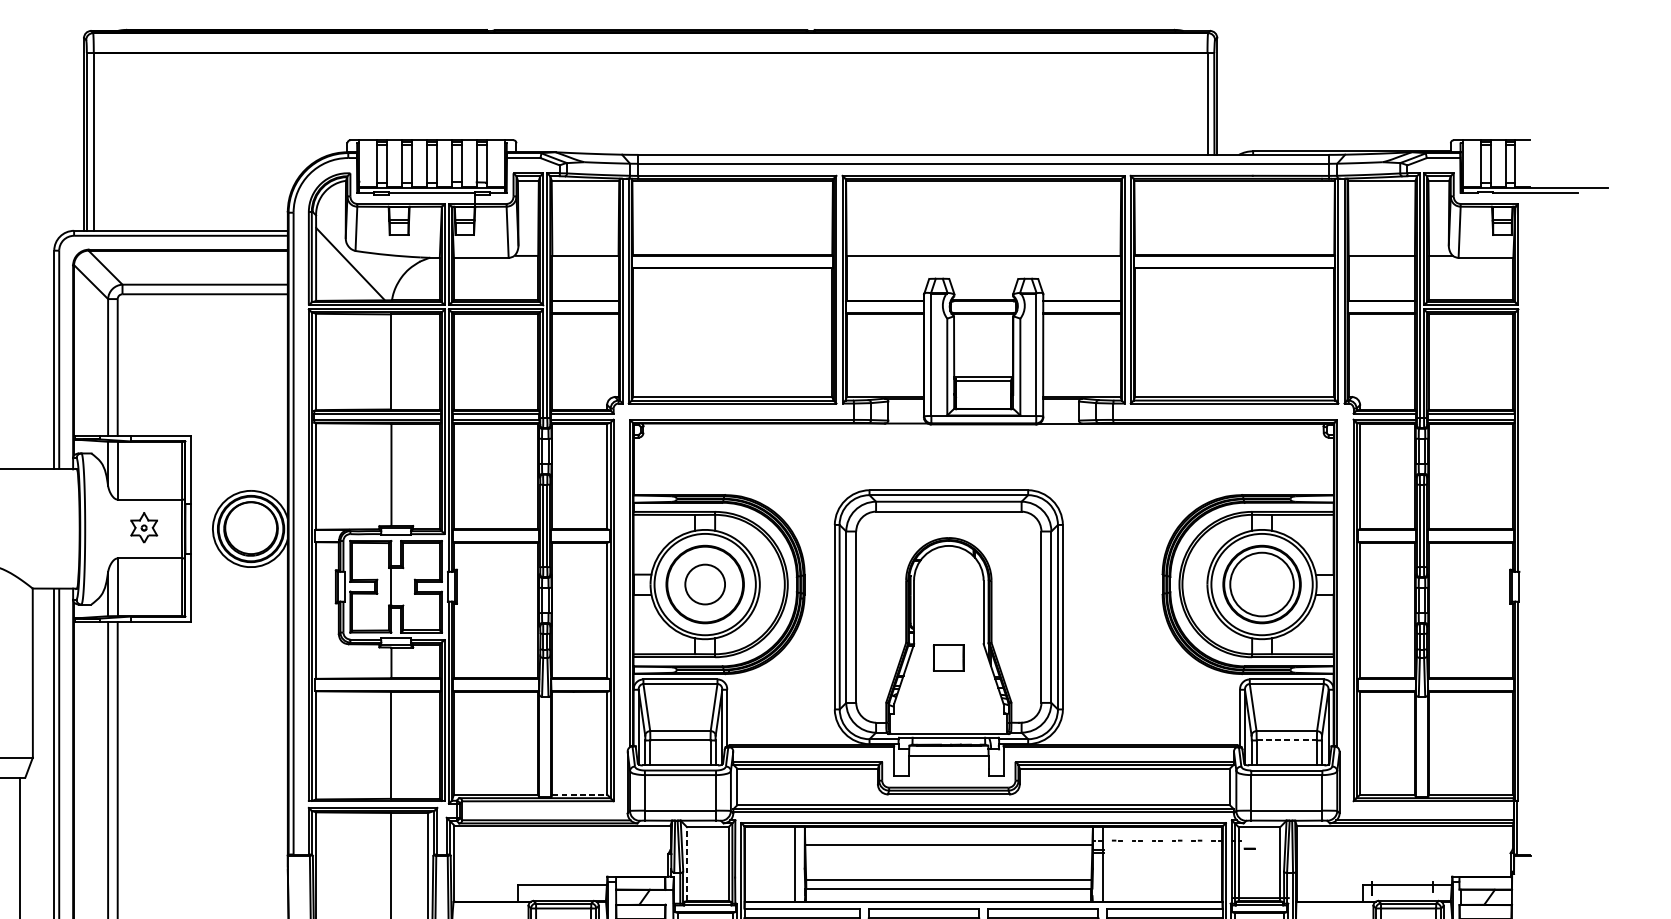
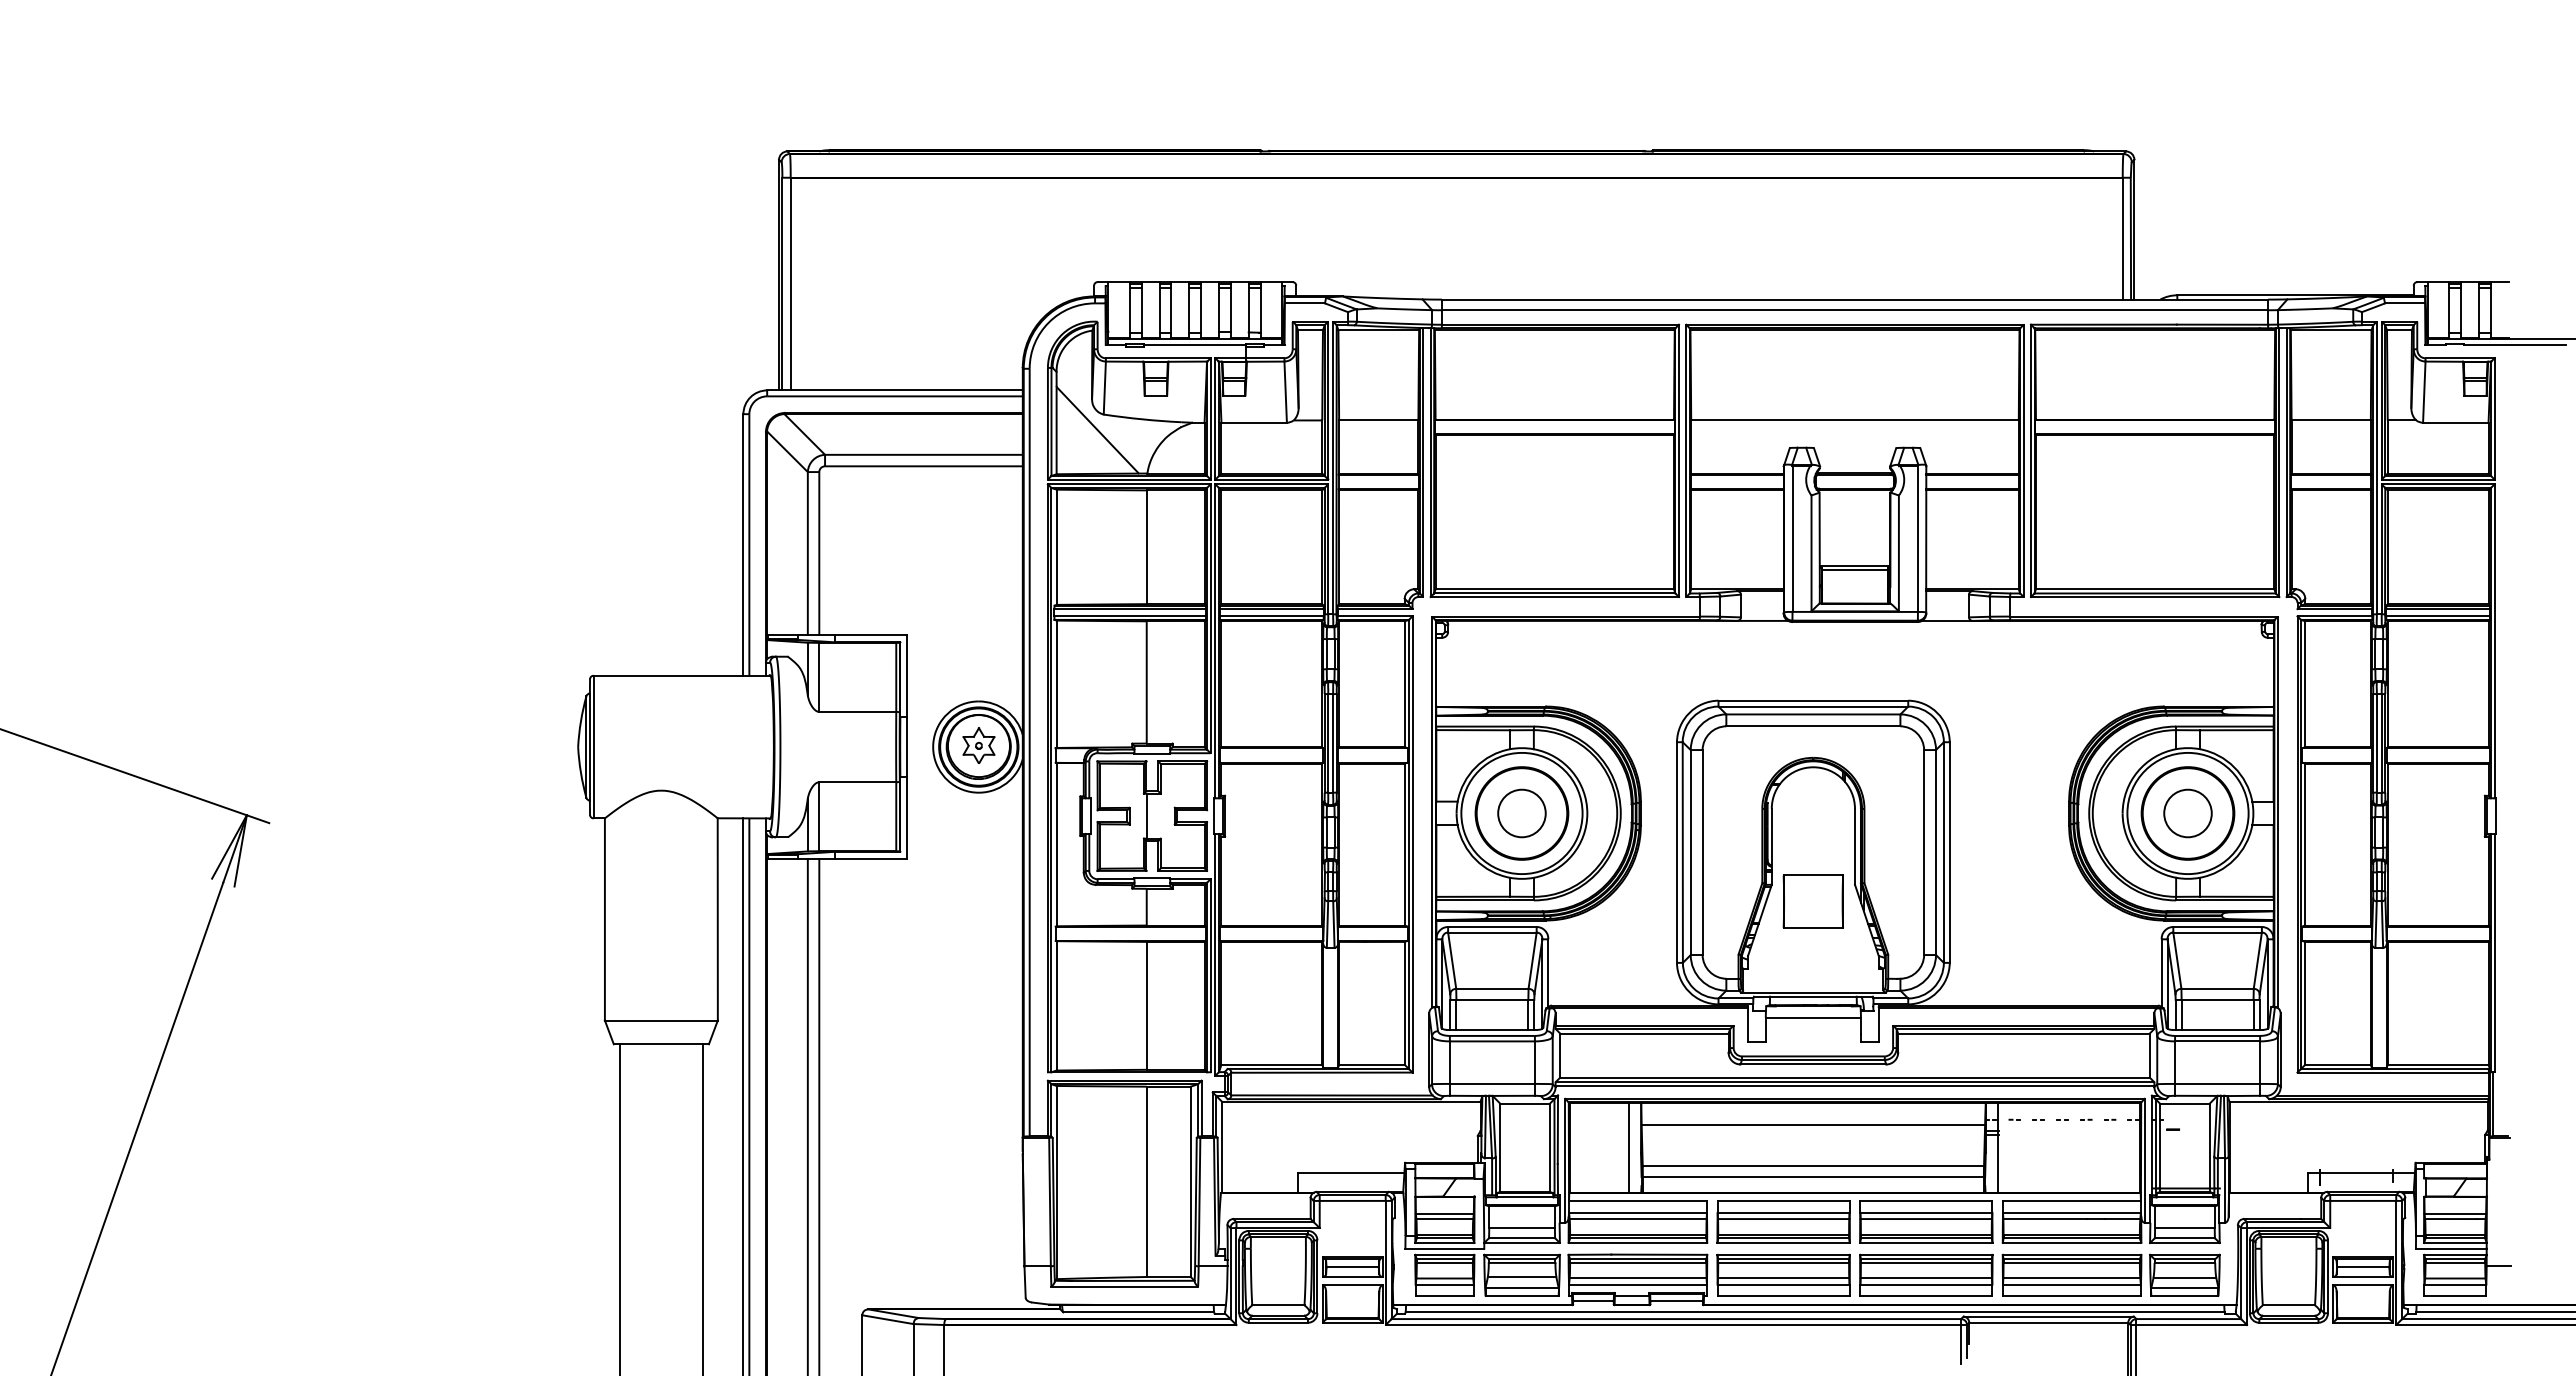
part: (143, 527) -> (978, 745), moved
circle: (1261, 584) -> (2187, 813), size x0.62
part: (948, 658) -> (1812, 901), size x1.67
line: (1286, 740) -> (2217, 999), dashed -> solid
line: (579, 794) -> (1371, 1064), dashed -> solid
line: (687, 863) -> (1500, 1147), dashed -> solid

